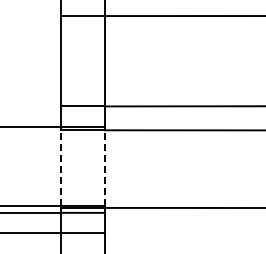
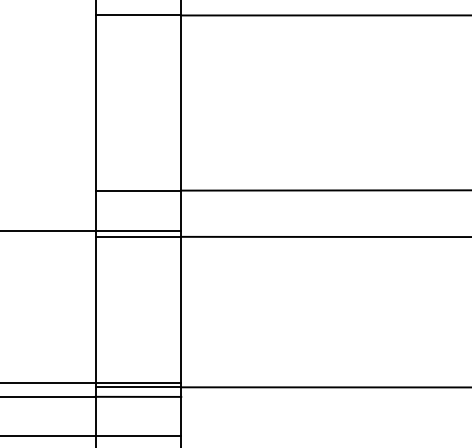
line: (60, 168) -> (94, 310), dashed -> solid
line: (105, 168) -> (182, 310), dashed -> solid

